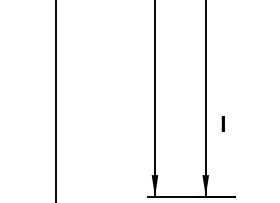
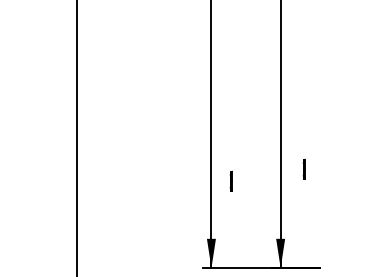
line: (168, 132) -> (230, 180), added

